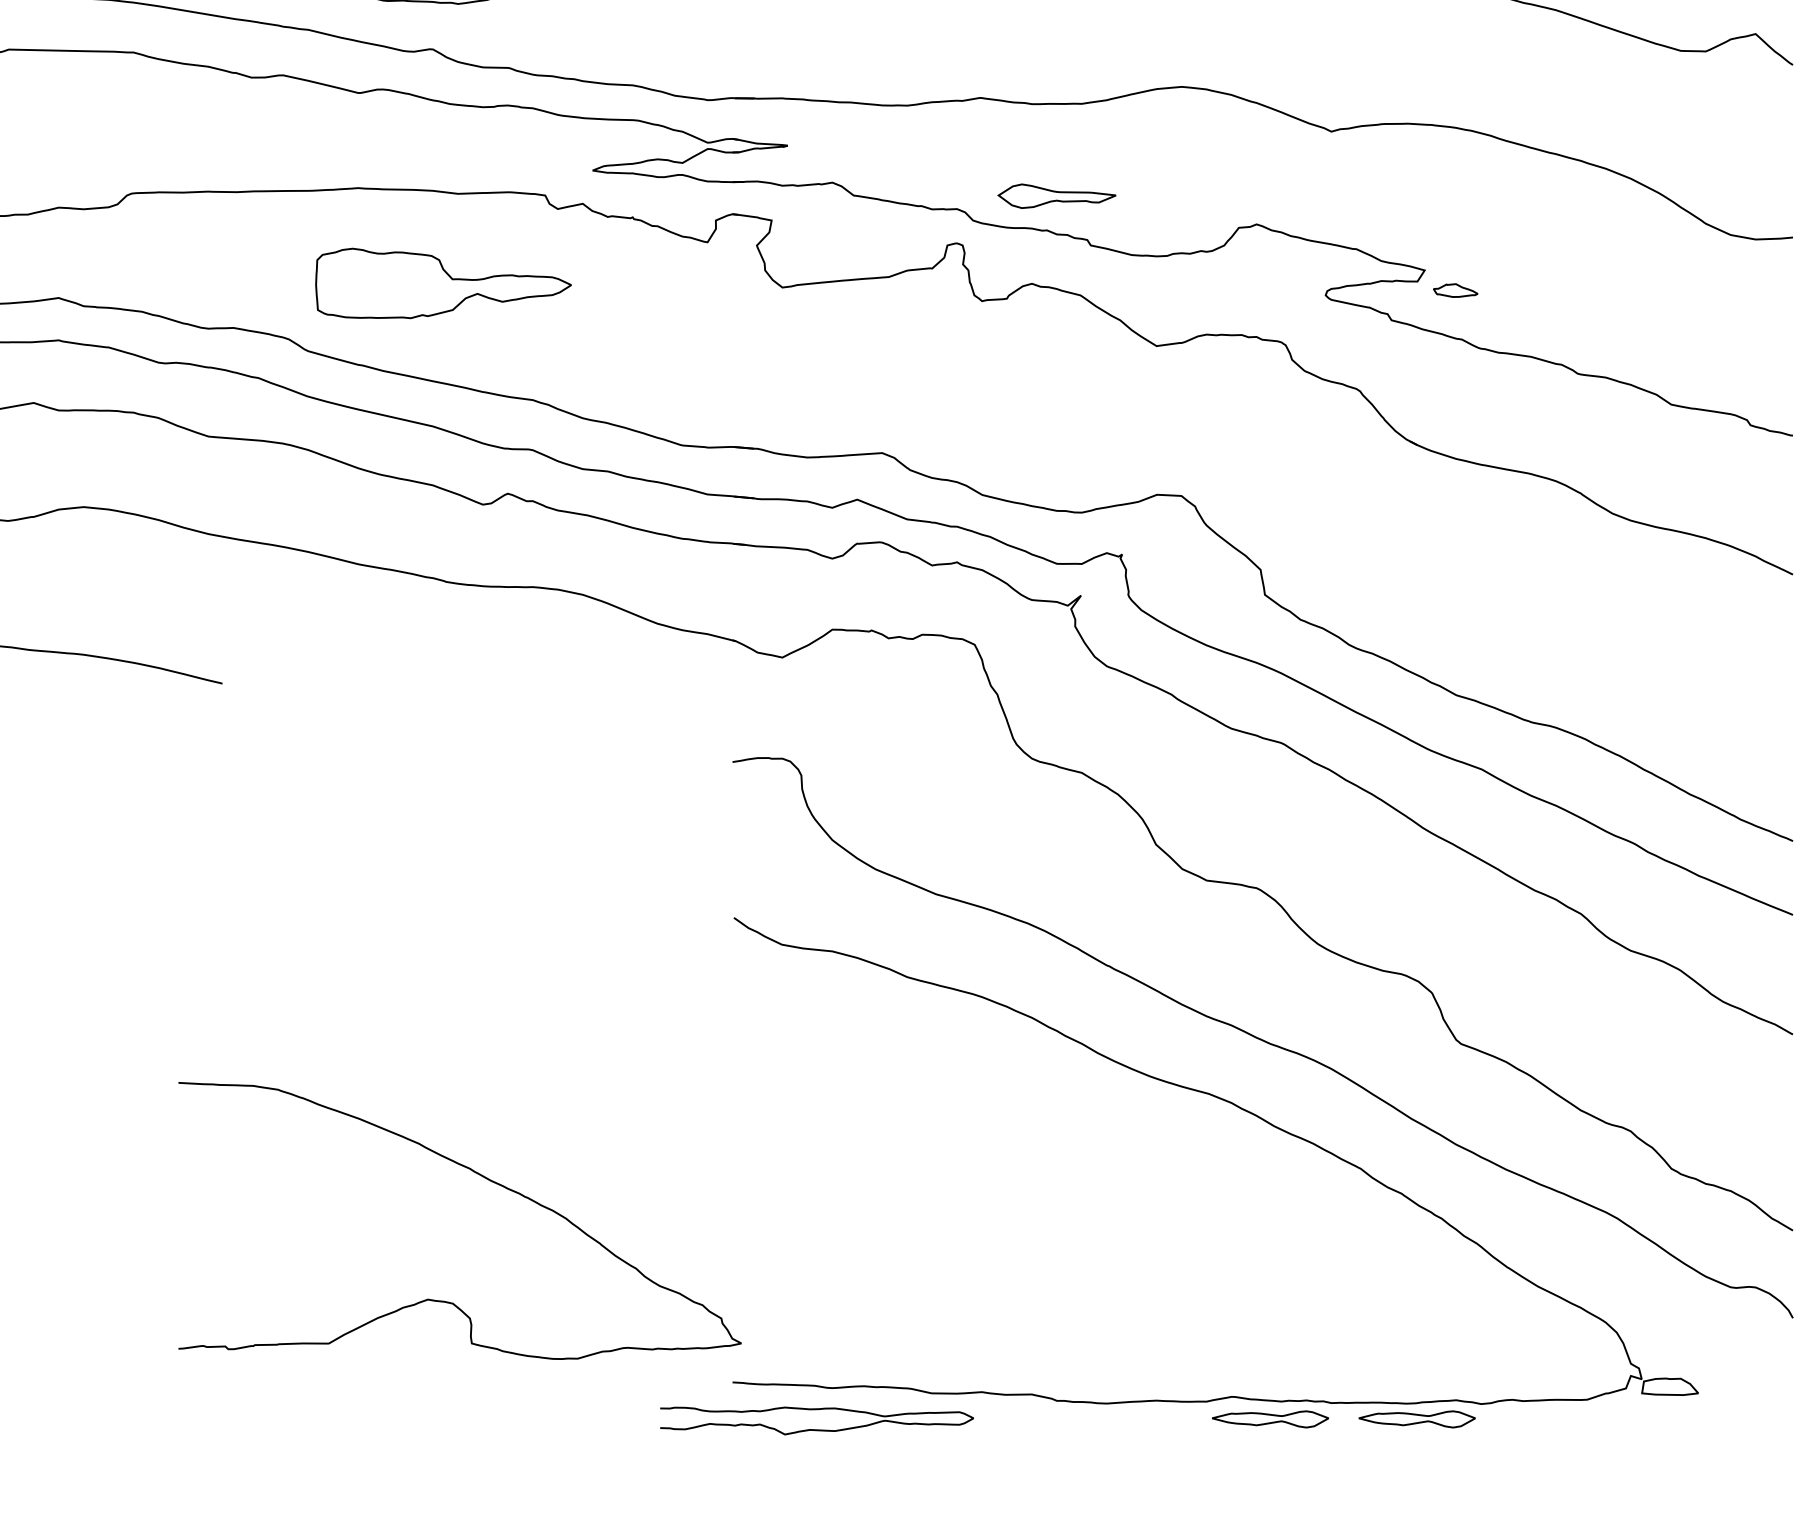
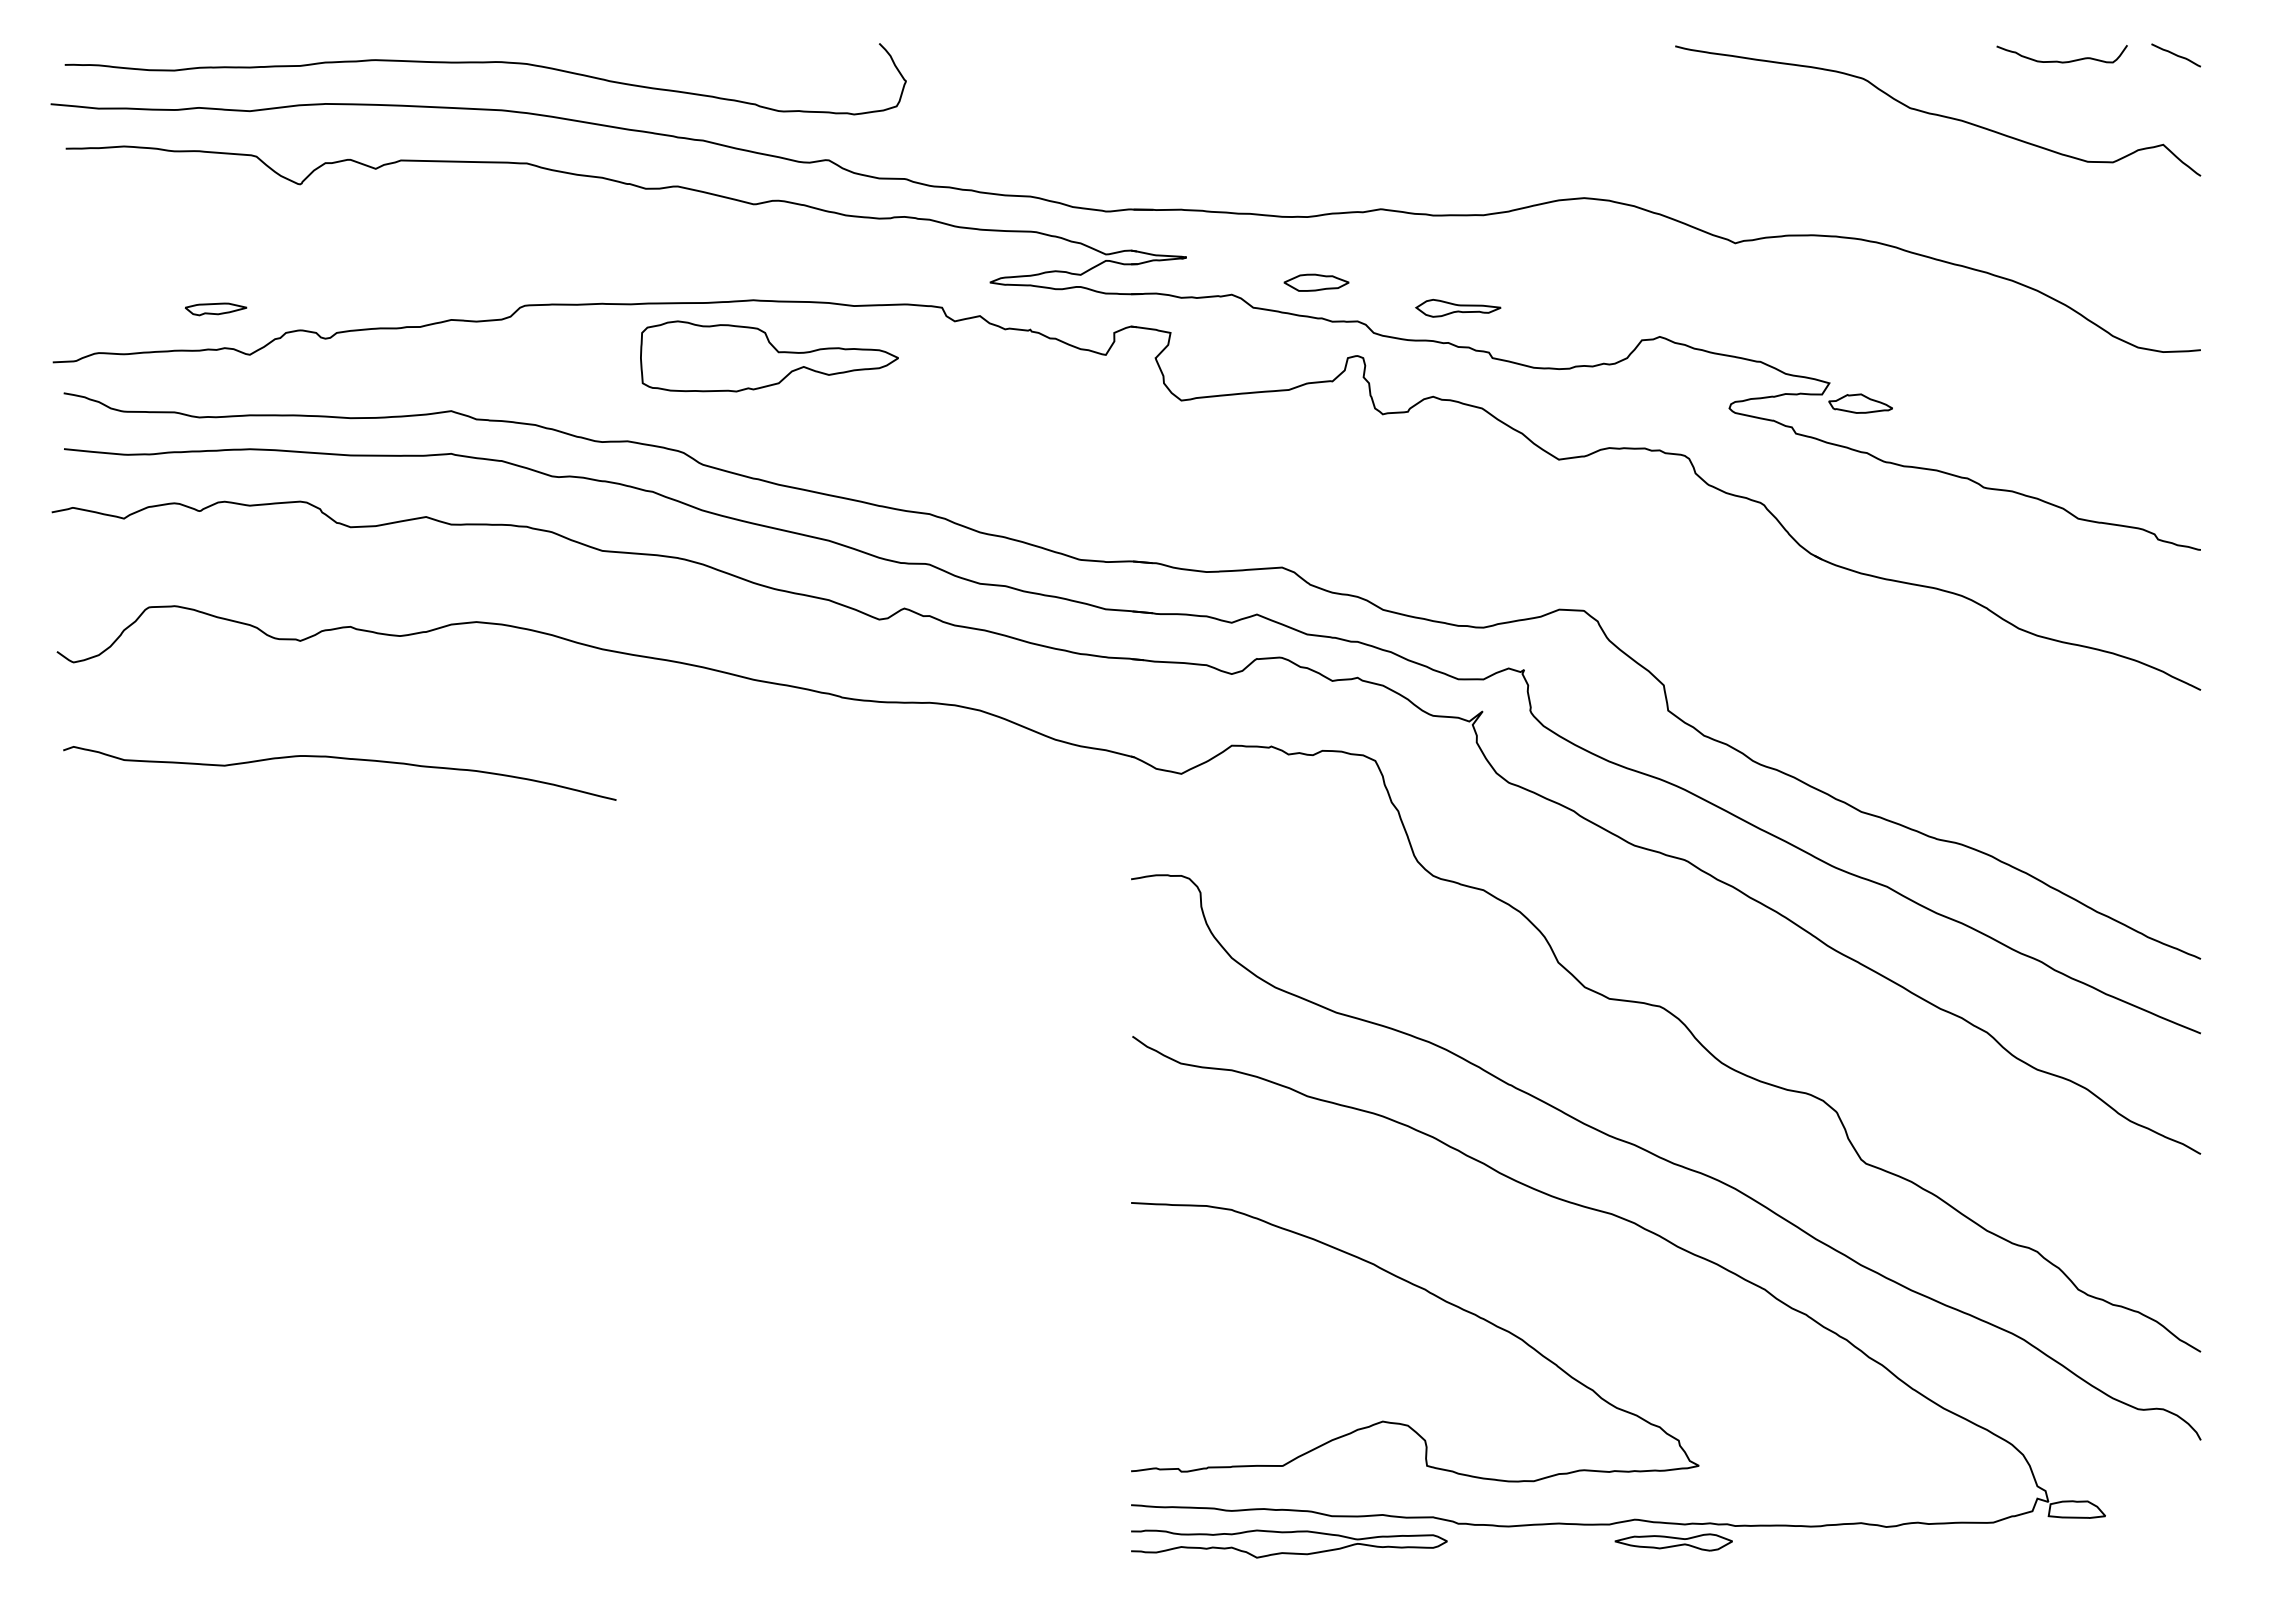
part: (916, 170) -> (1316, 282), added
part: (1057, 195) -> (1458, 307), size x0.71
part: (443, 283) -> (769, 356), moved
part: (1455, 290) -> (1860, 403), size x1.43
curve: (483, 1177) -> (1438, 1298), moved
part: (1416, 1419) -> (1821, 1542), removed
curve: (817, 1429) -> (1289, 1552), moved

